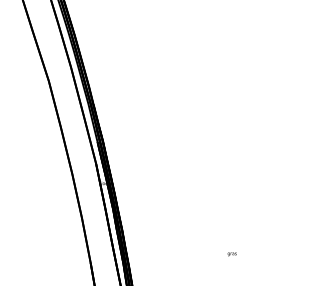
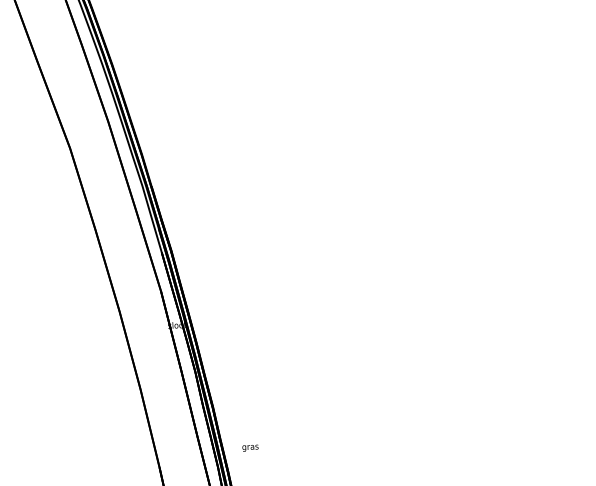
text: (231, 254) -> (249, 448), moved

